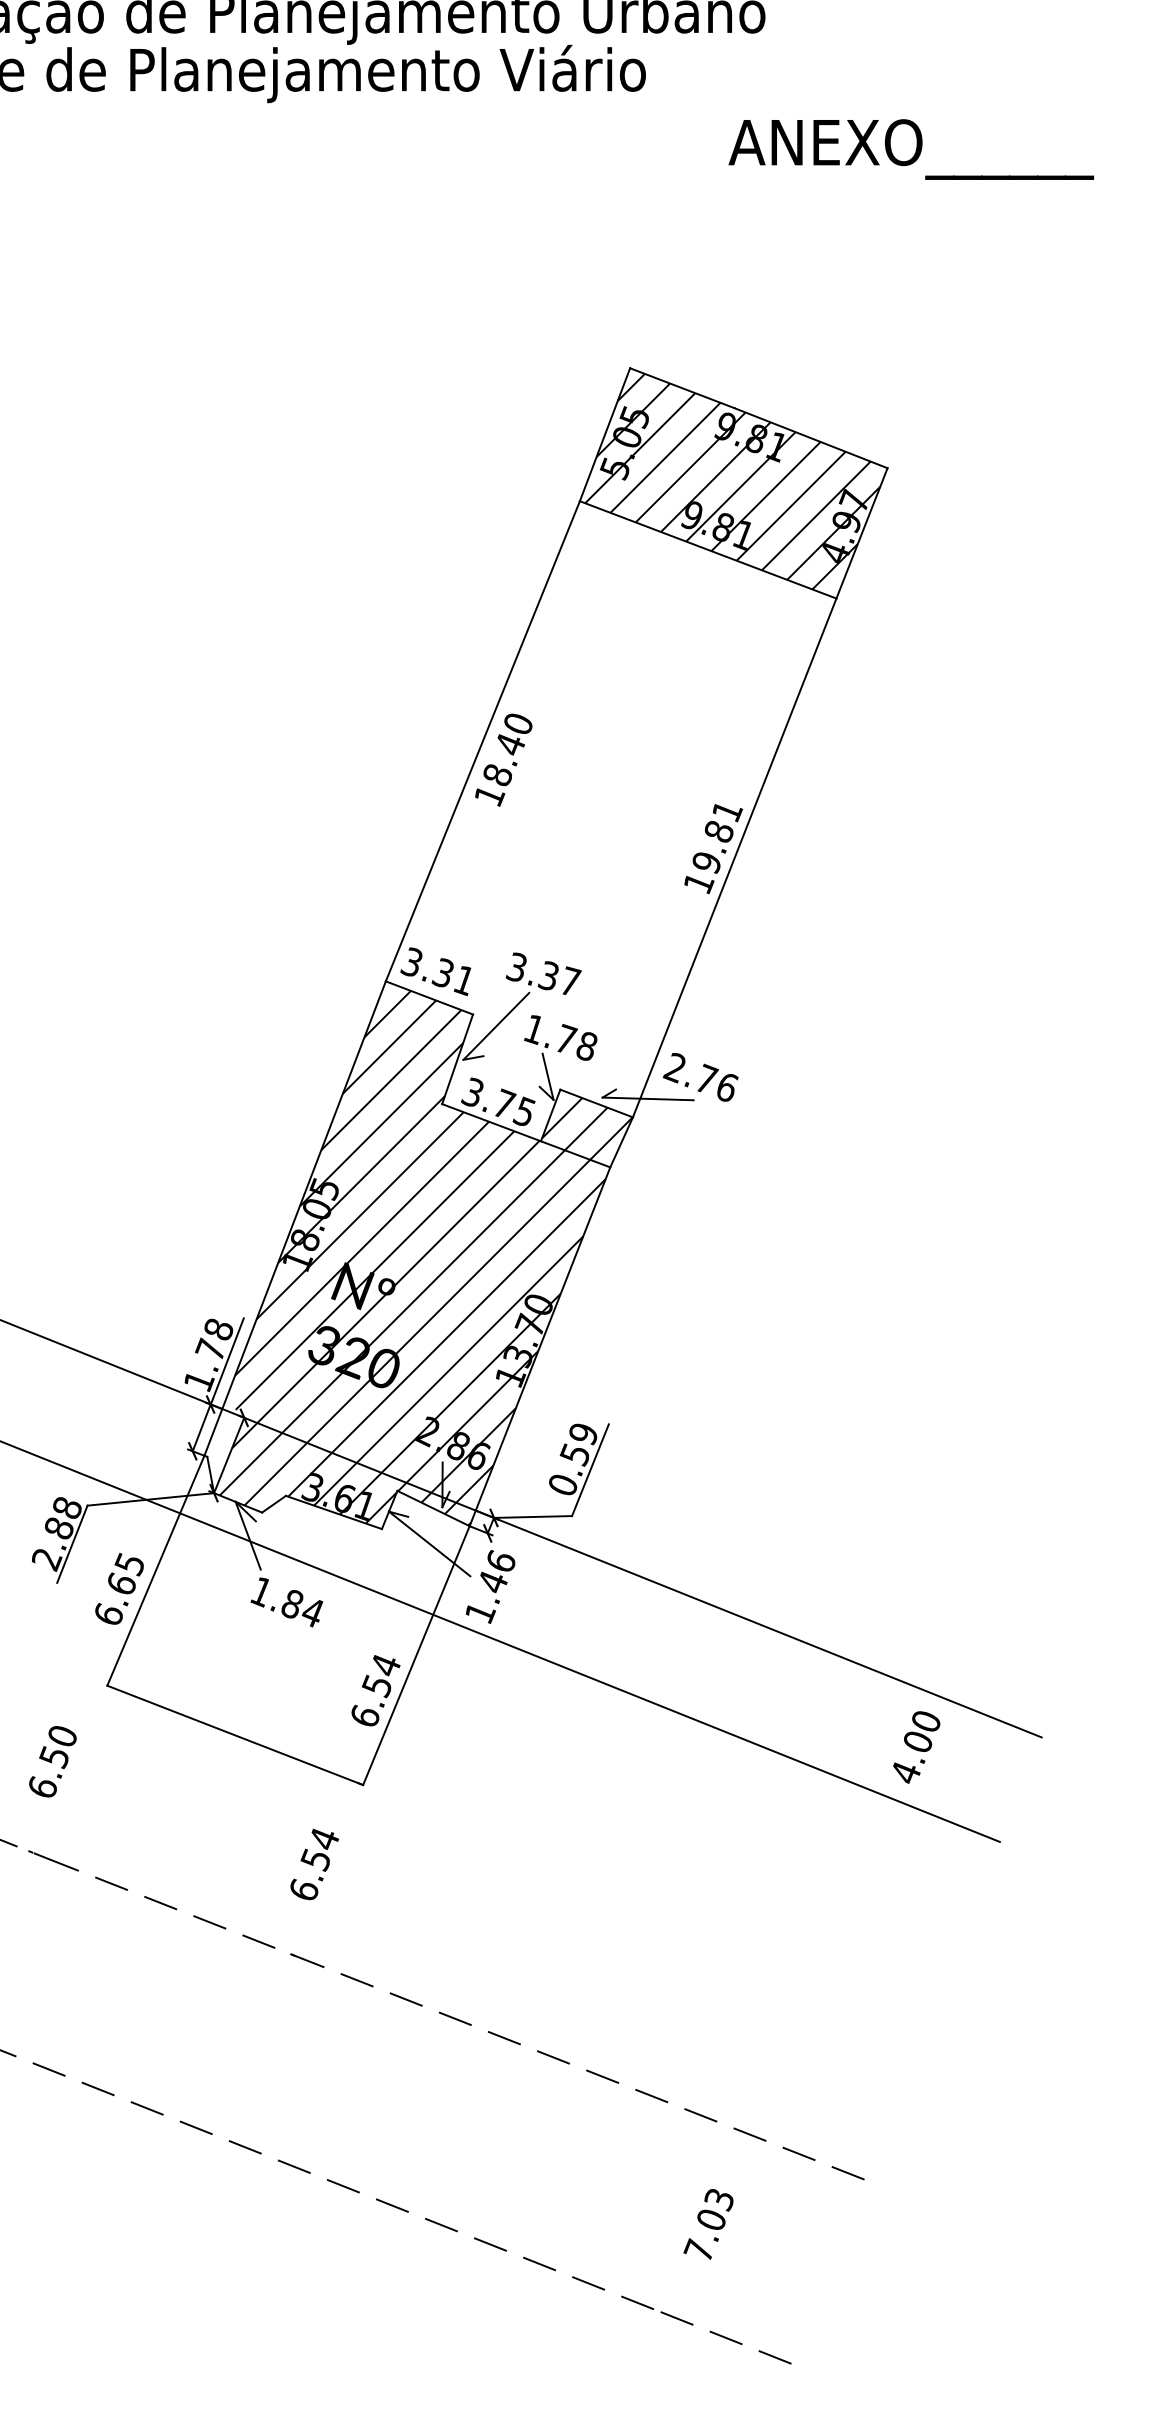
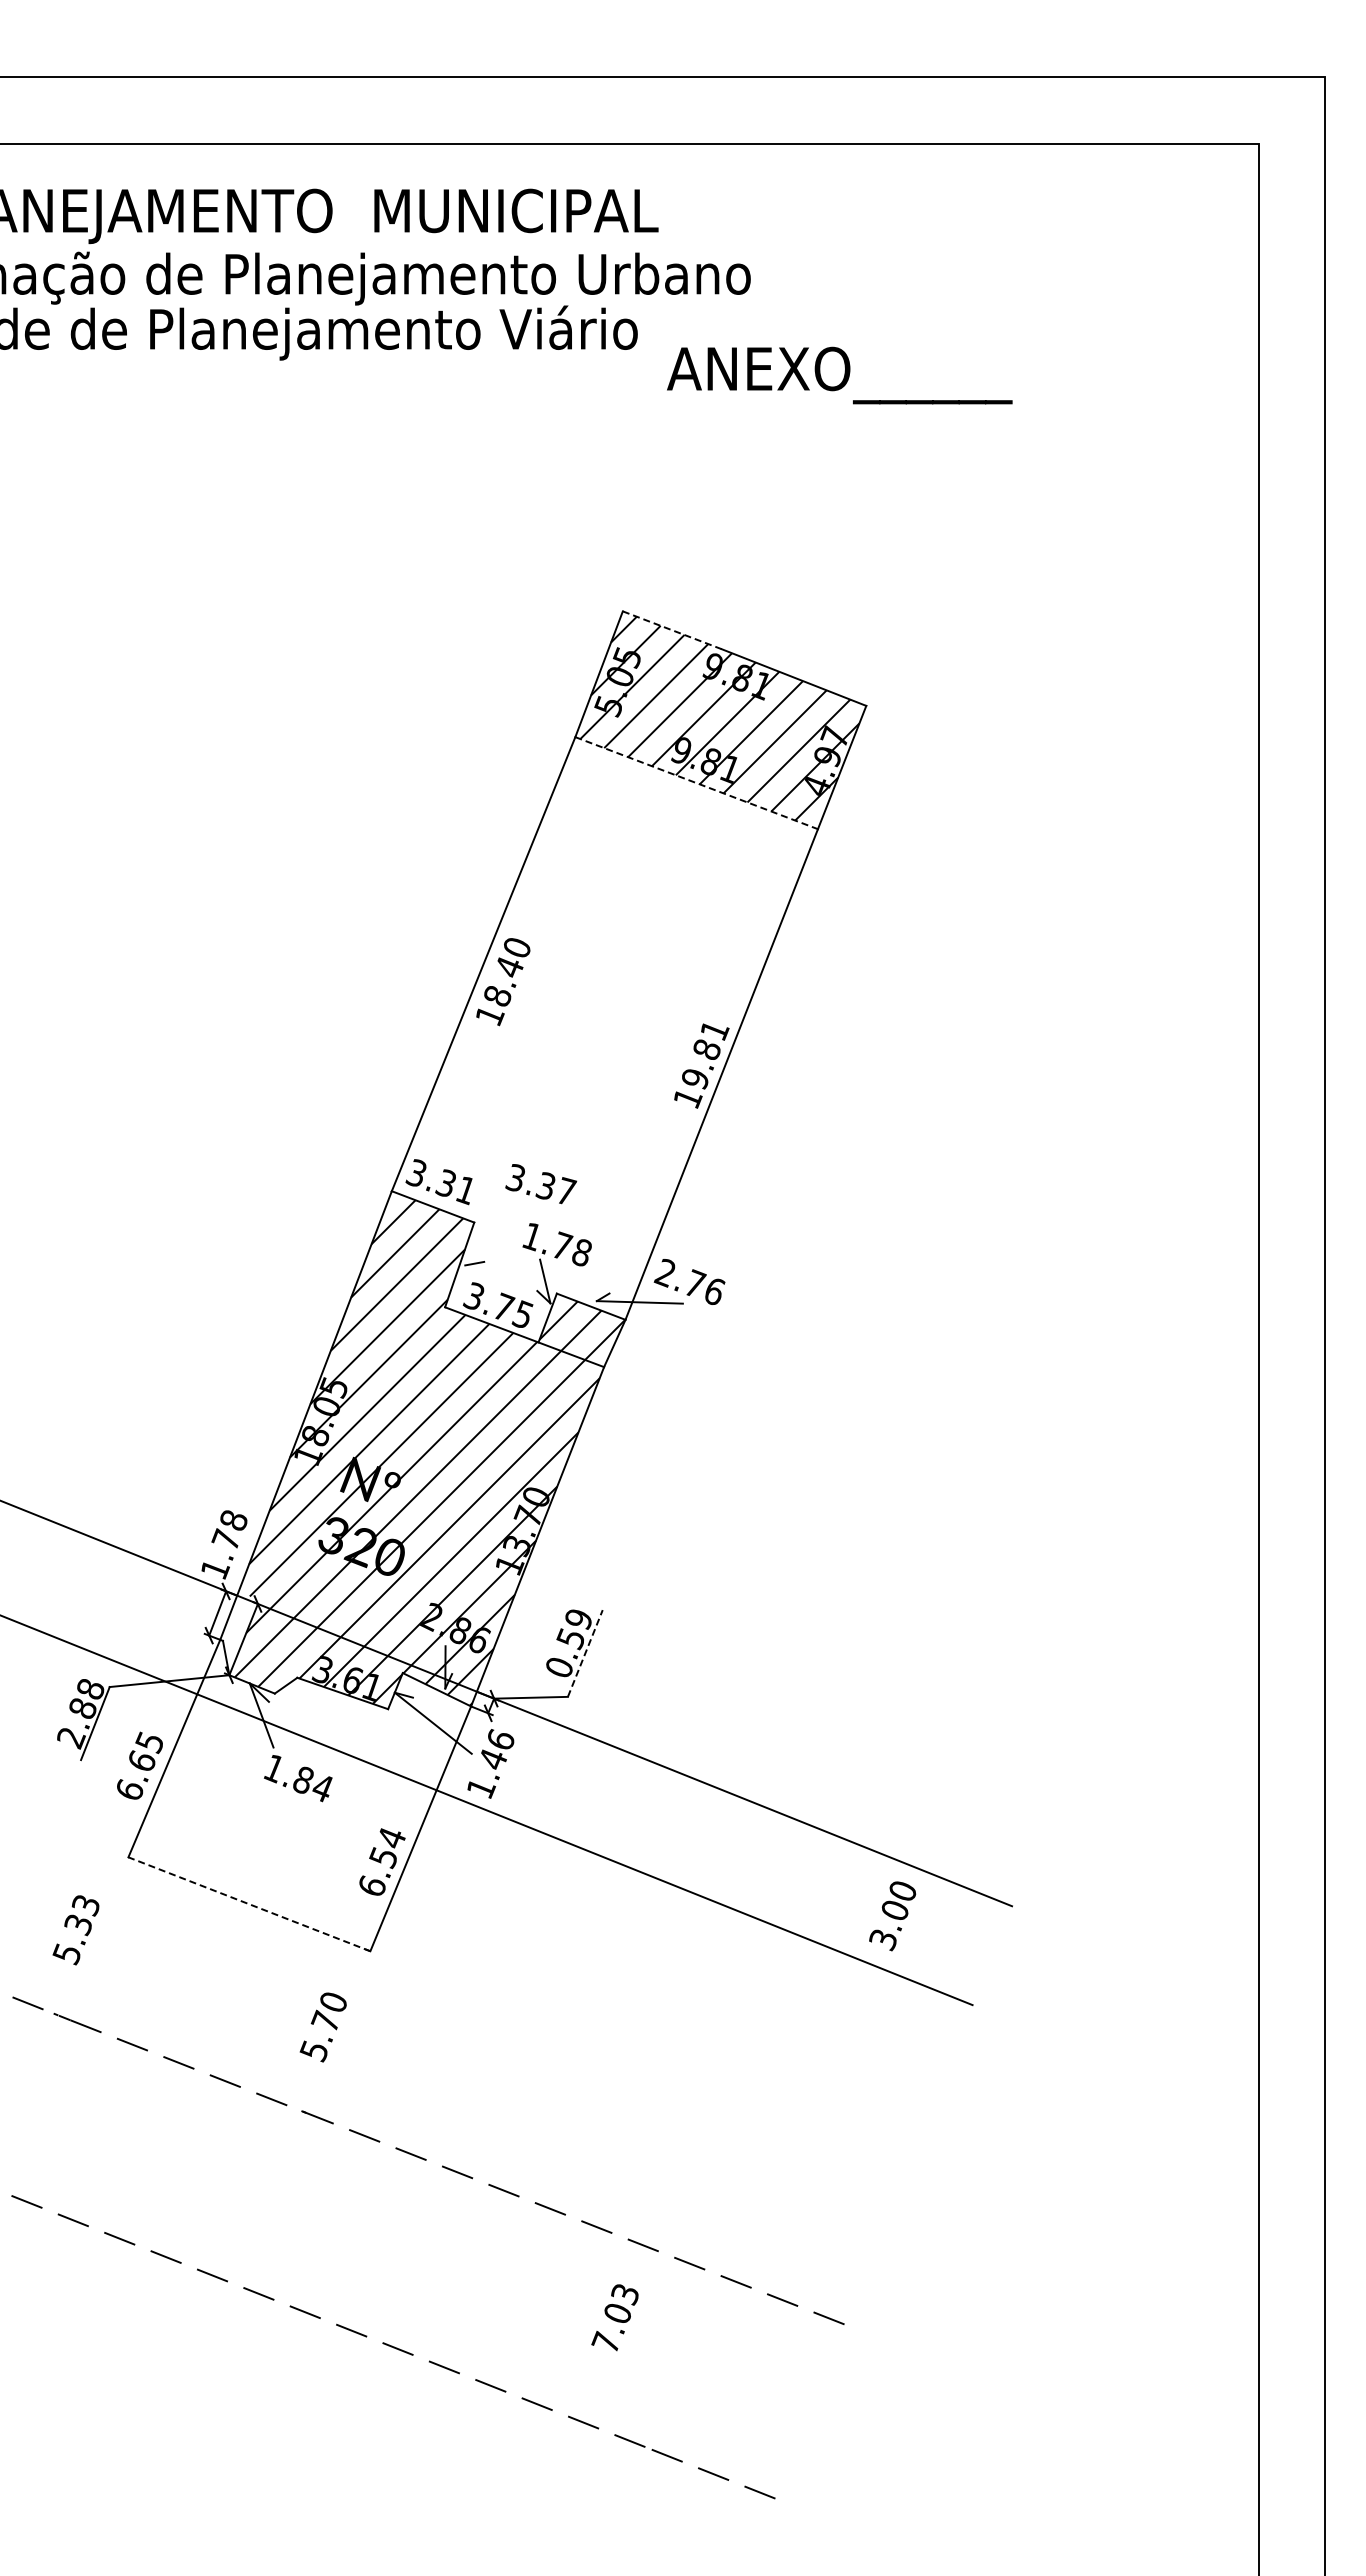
text: (911, 149) -> (839, 375), moved
line: (682, 388) -> (672, 630), solid -> dashed
line: (708, 550) -> (696, 783), solid -> dashed
line: (496, 1026) -> (496, 1233), removed
line: (226, 1362) -> (241, 1551), removed
line: (590, 1470) -> (585, 1653), solid -> dashed
line: (235, 1735) -> (249, 1904), solid -> dashed
text: (51, 1763) -> (75, 1930), 6.50 -> 5.33
text: (905, 1773) -> (883, 1940), 4.00 -> 3.00
text: (313, 1865) -> (323, 2027), 6.54 -> 5.70
text: (708, 2224) -> (614, 2317), moved

